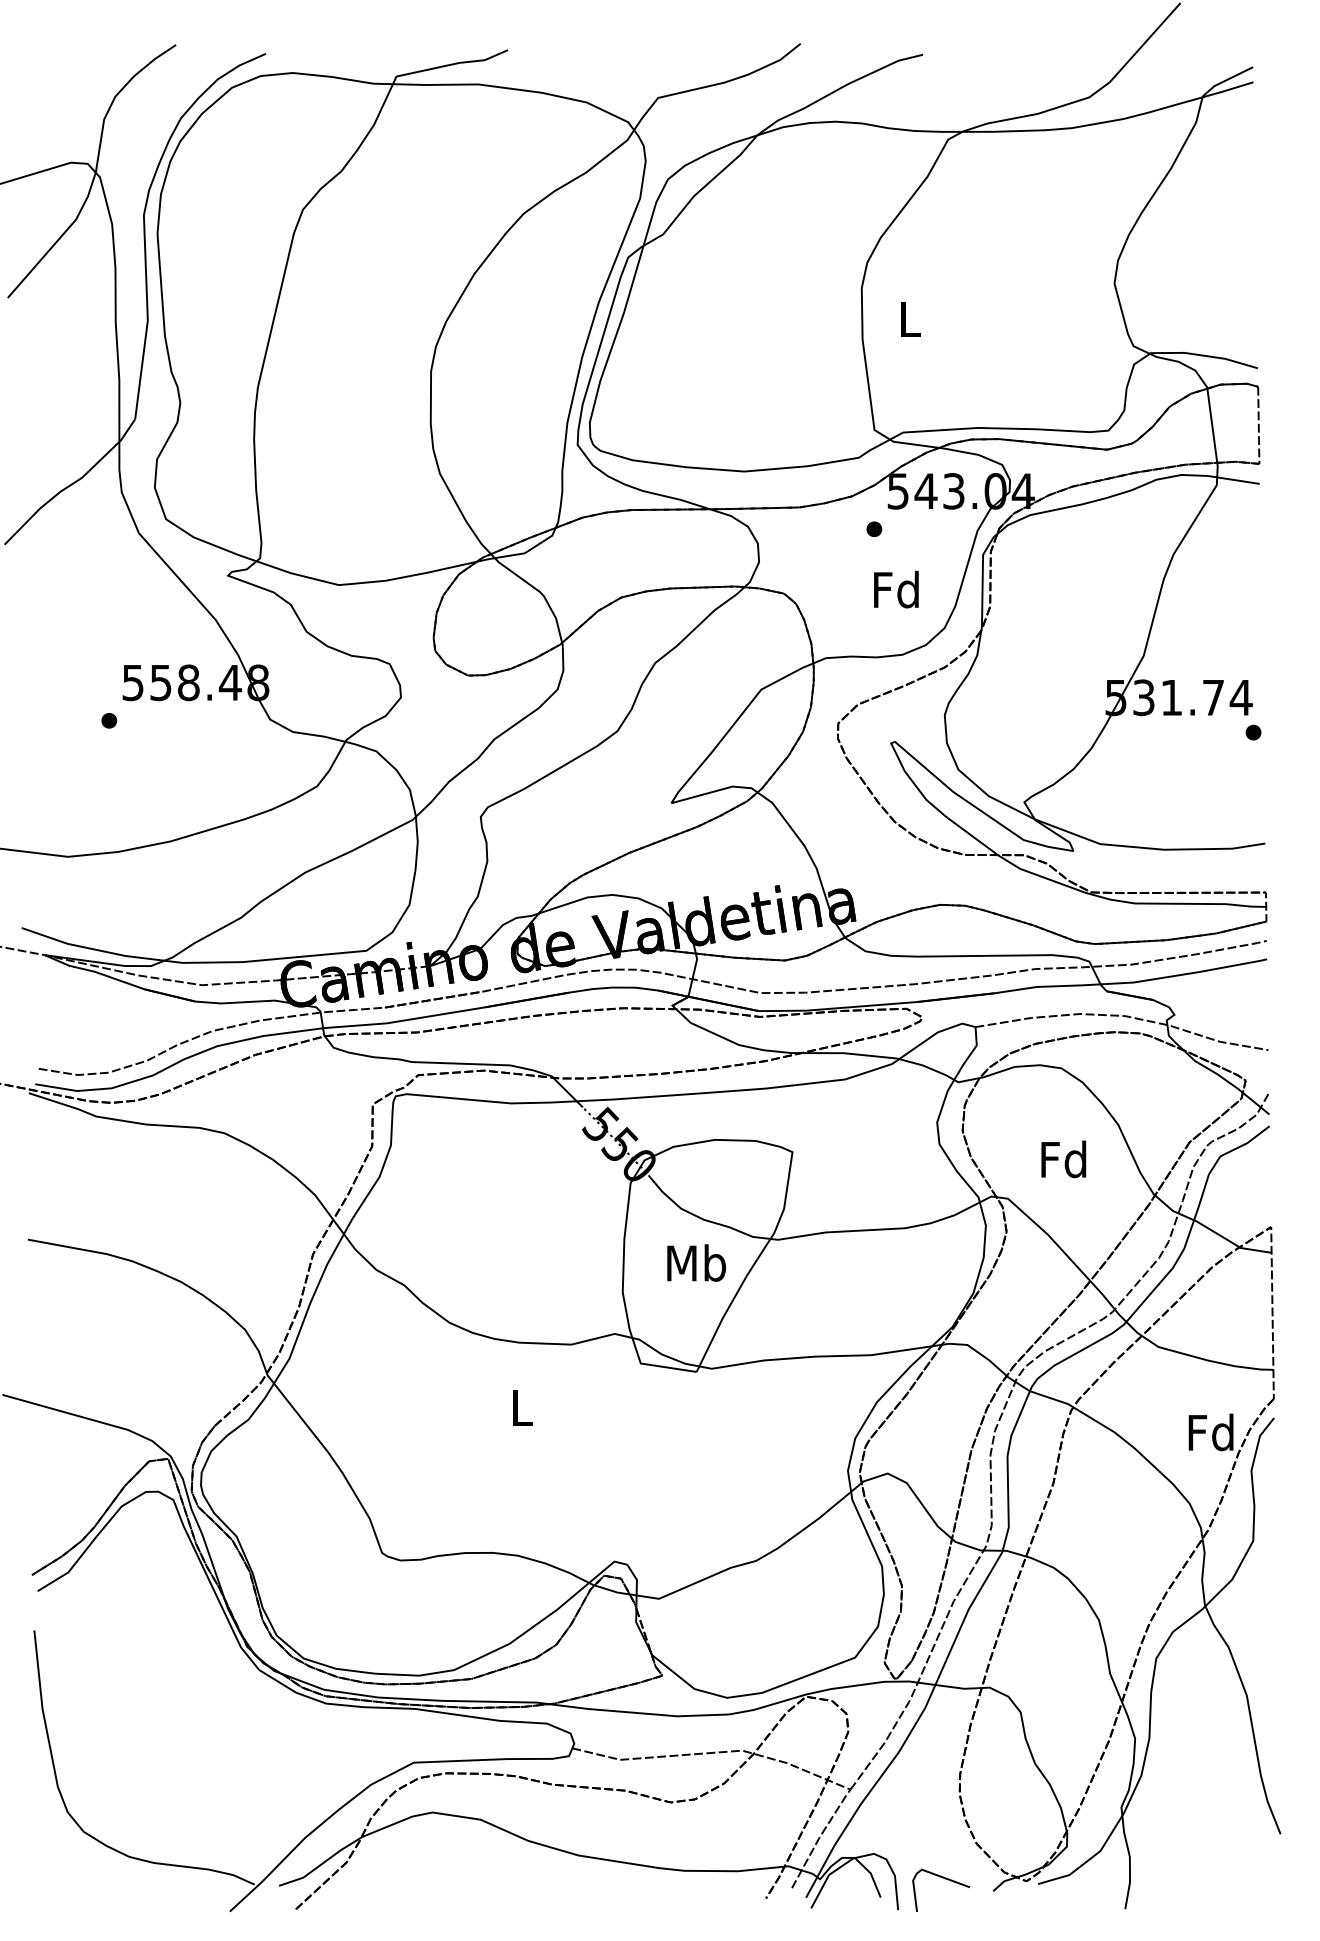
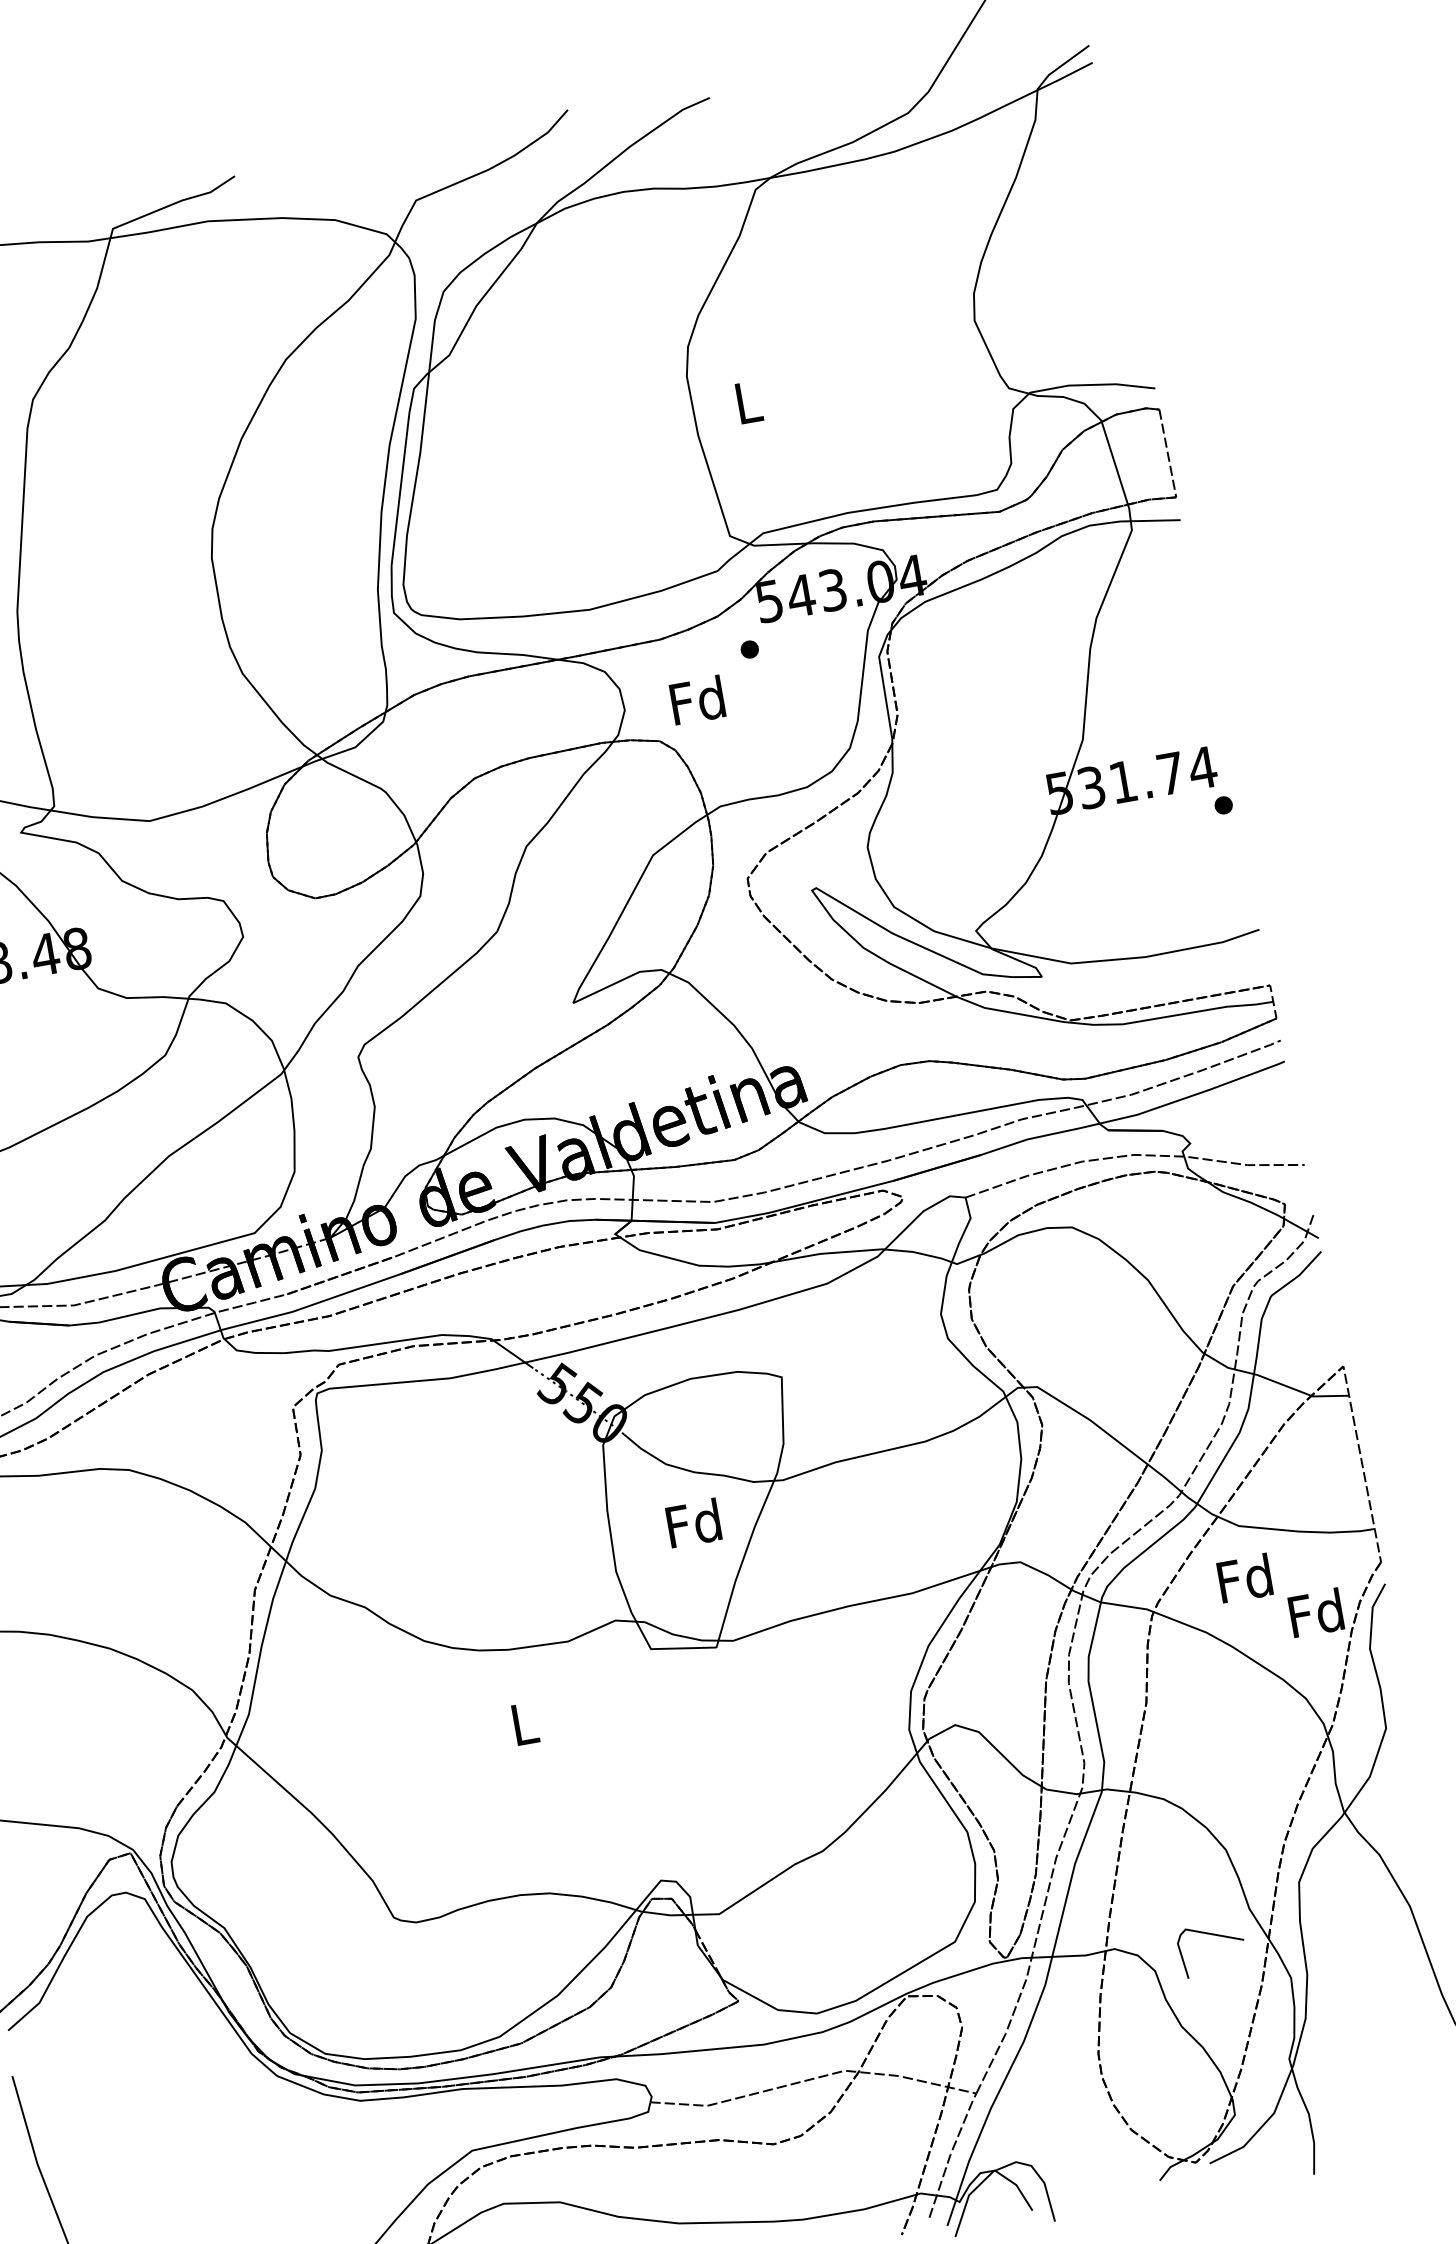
text: (896, 589) -> (697, 700), moved
text: (1063, 1159) -> (1244, 1578), moved
text: (696, 1262) -> (694, 1522), Mb -> Fd
line: (945, 1879) -> (1214, 1935), moved

